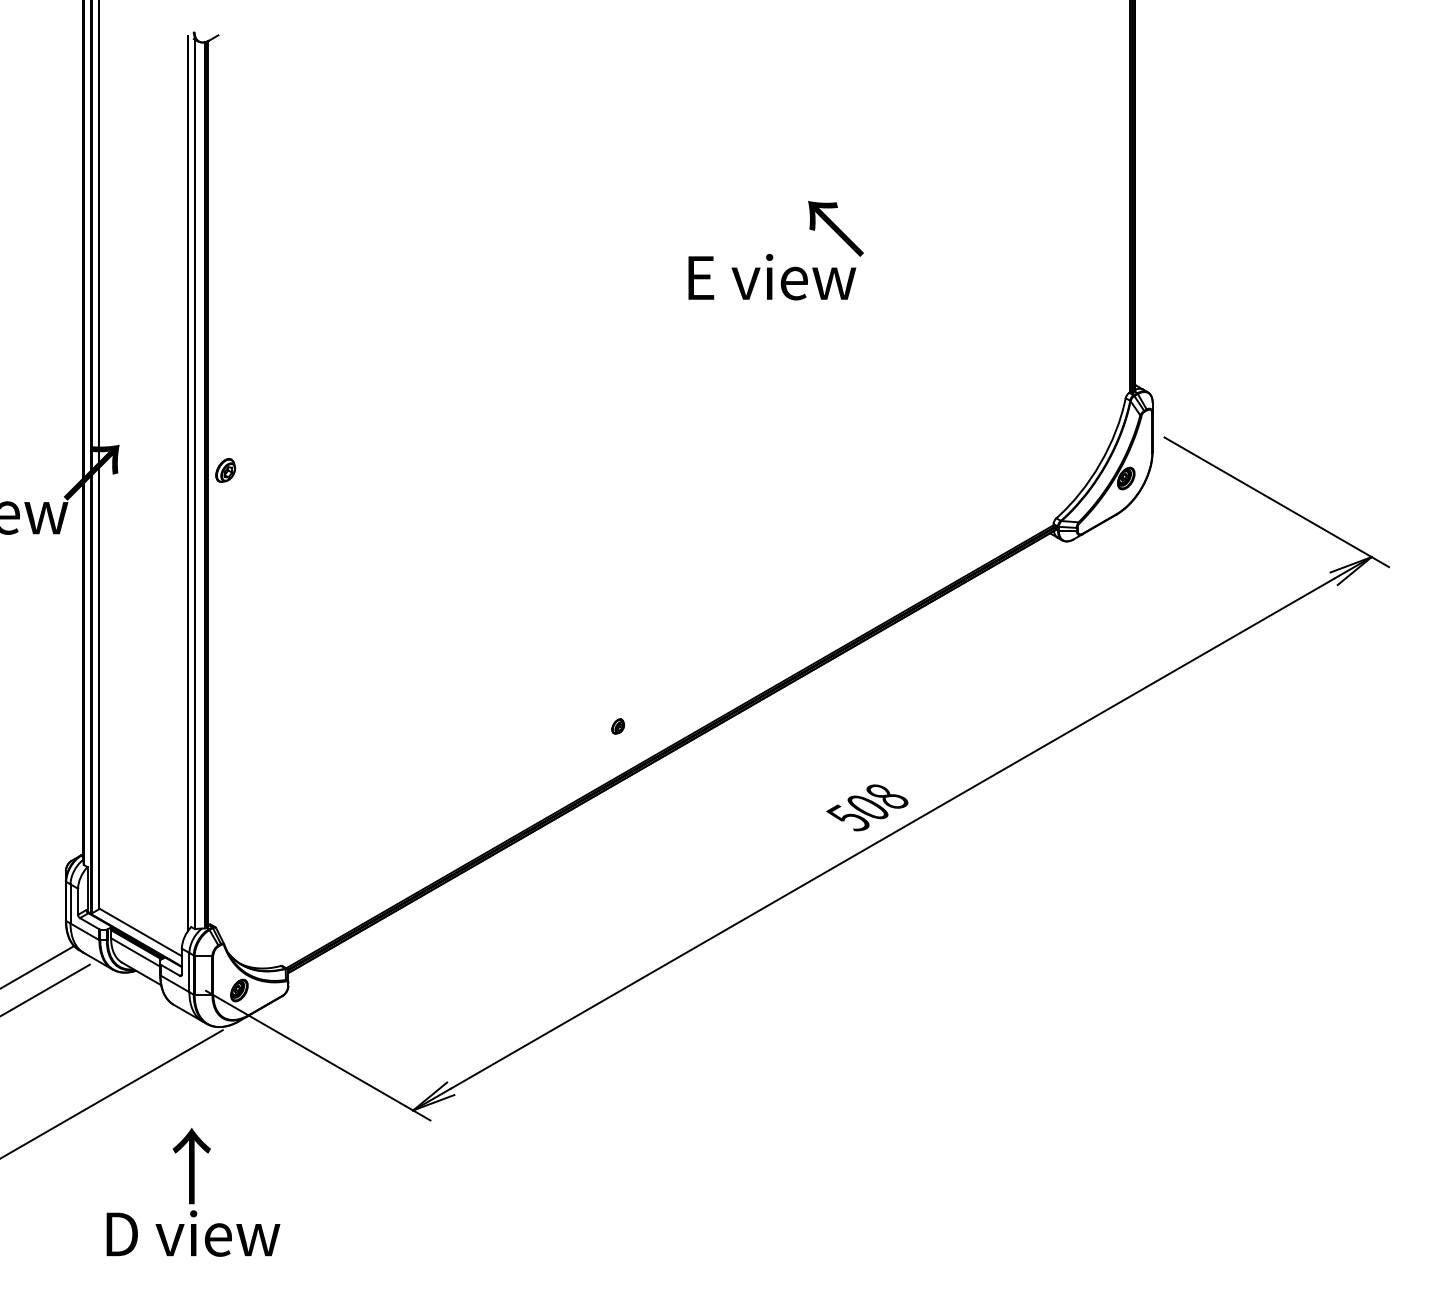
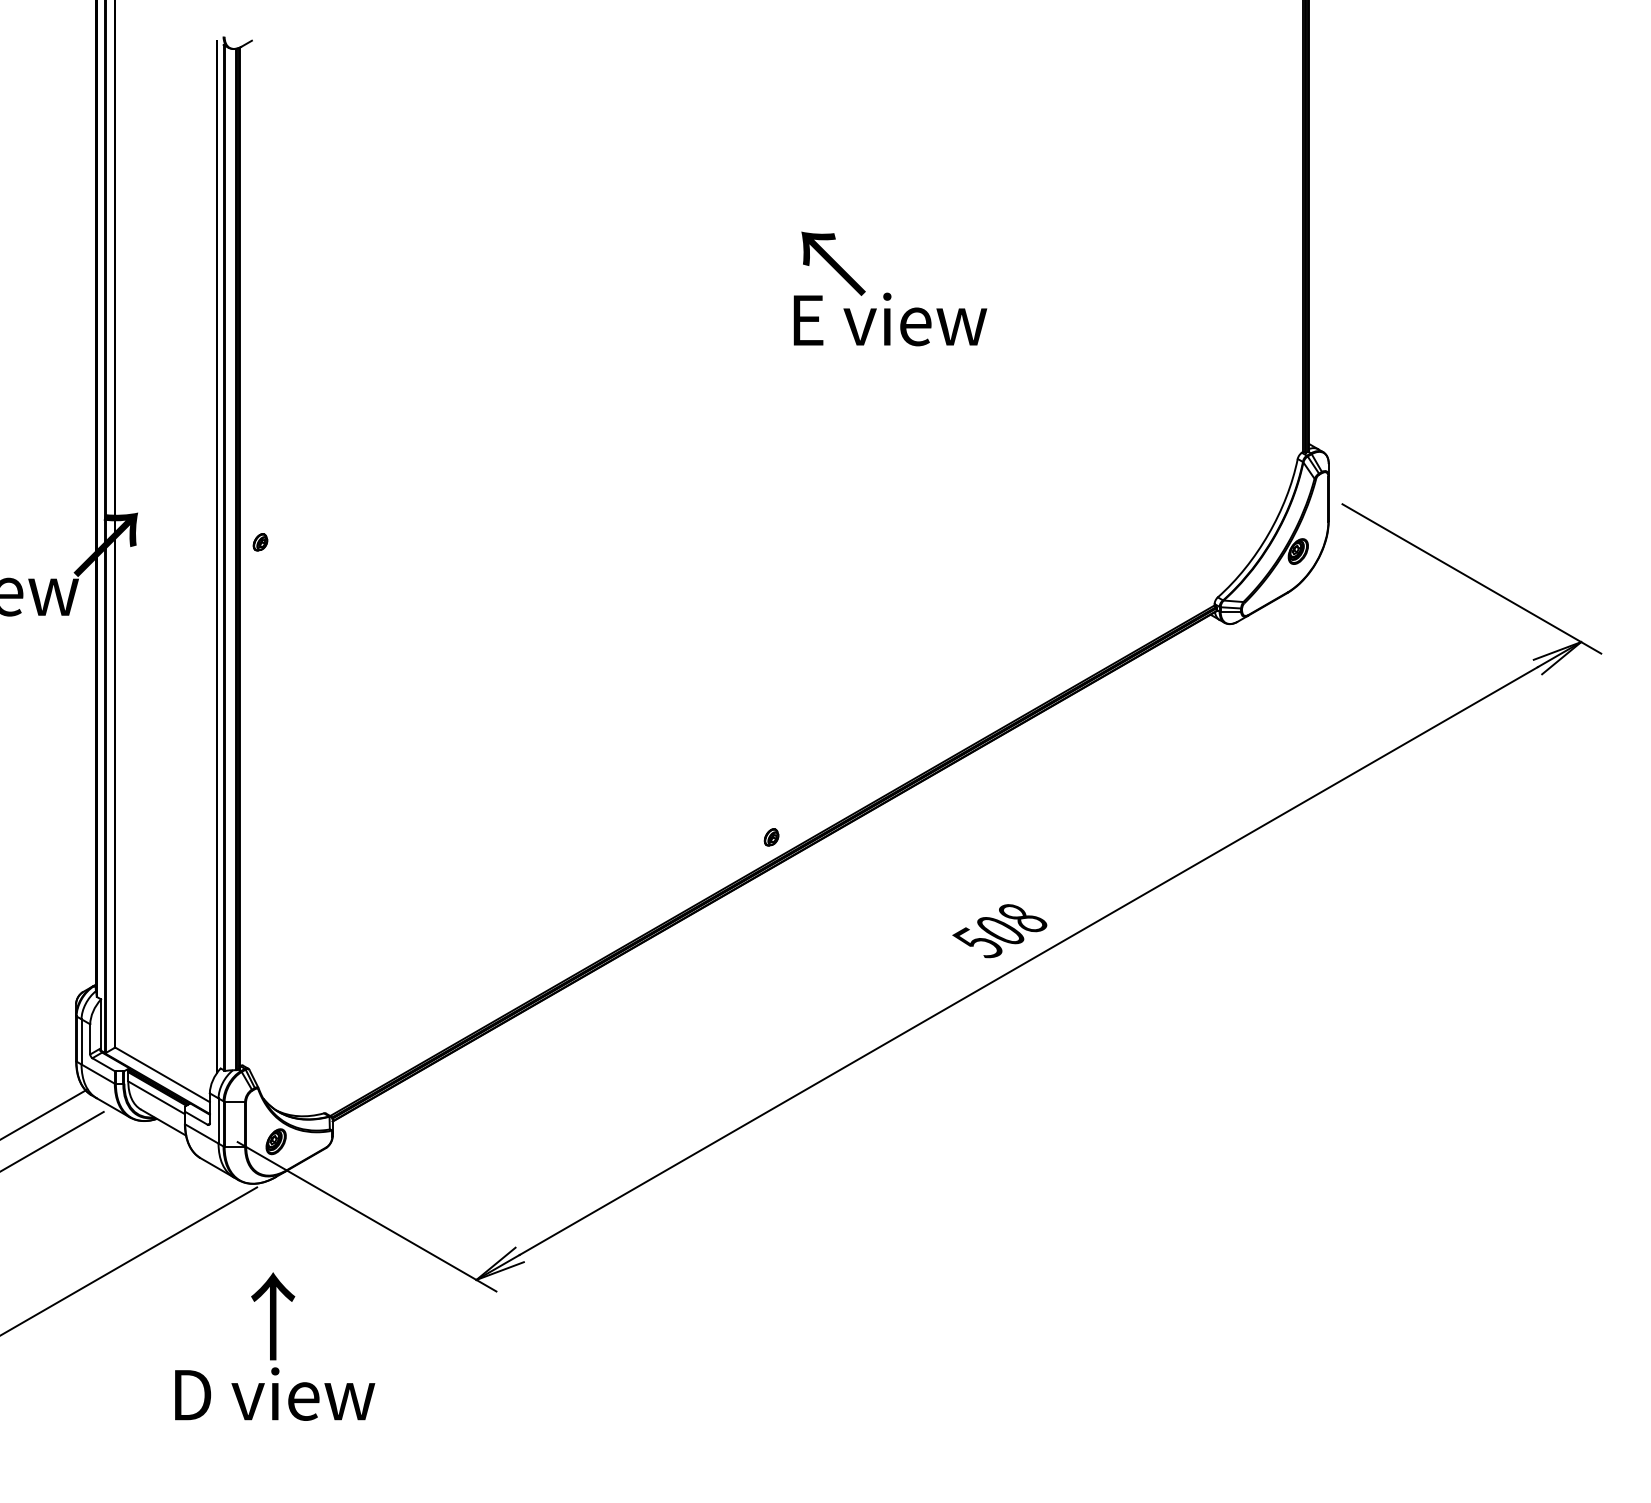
text: (835, 228) -> (832, 263), moved
part: (225, 470) -> (260, 542), size x0.62
part: (617, 726) -> (770, 837), moved
text: (193, 1192) -> (275, 1346), moved

